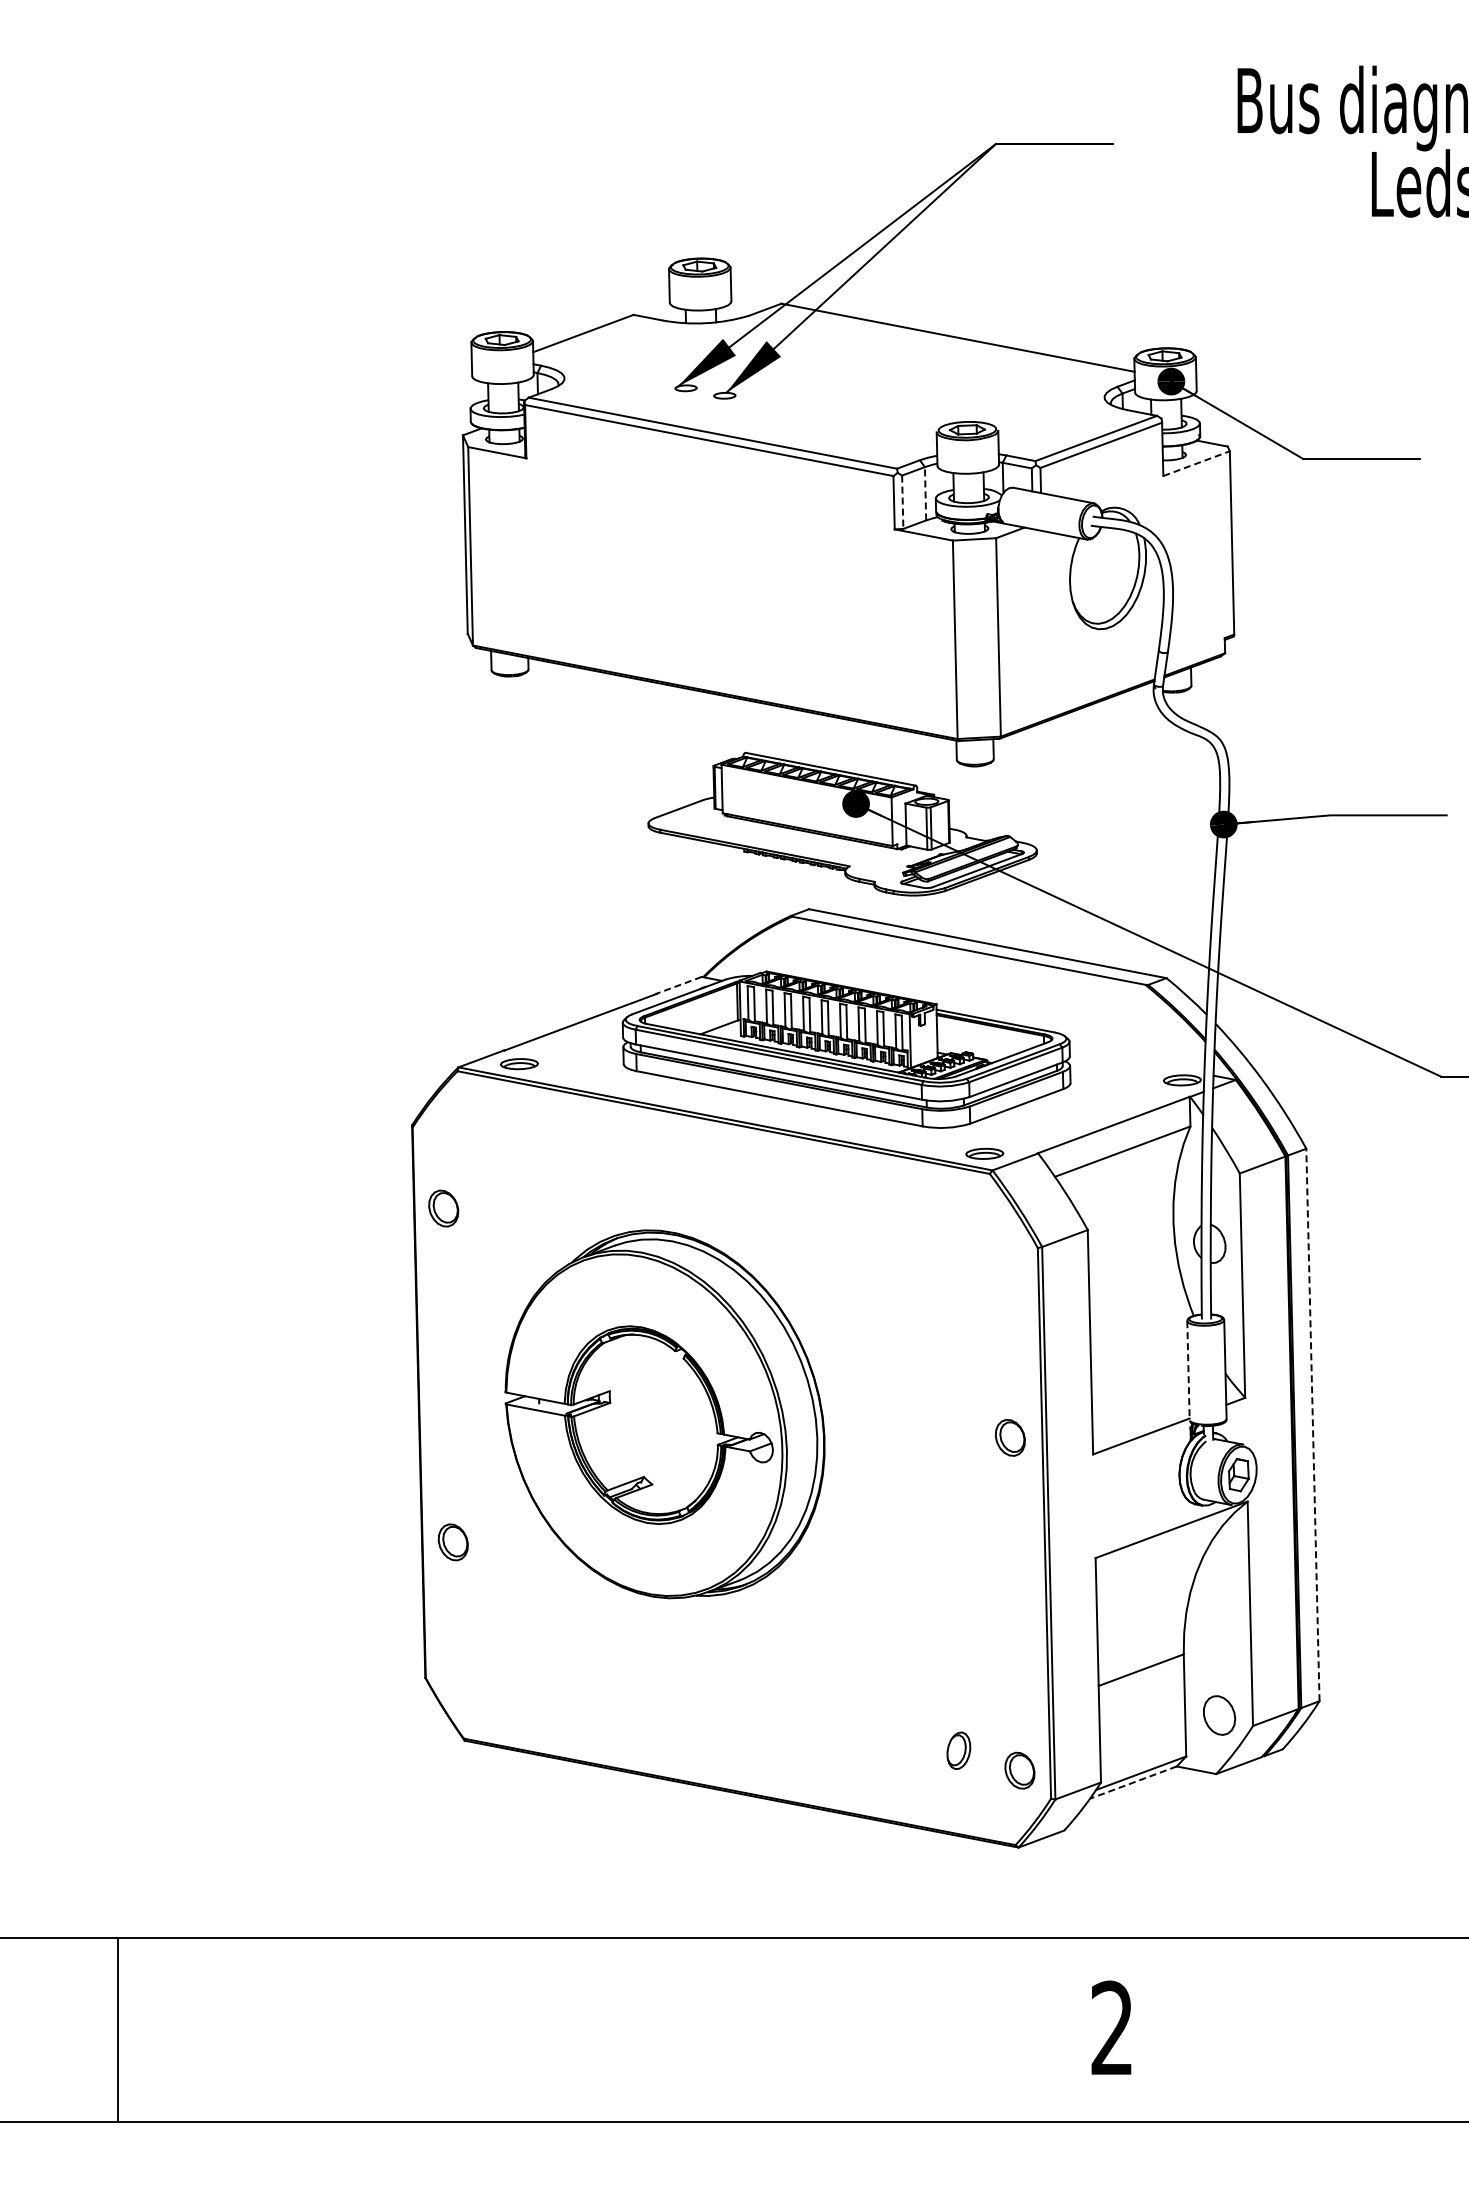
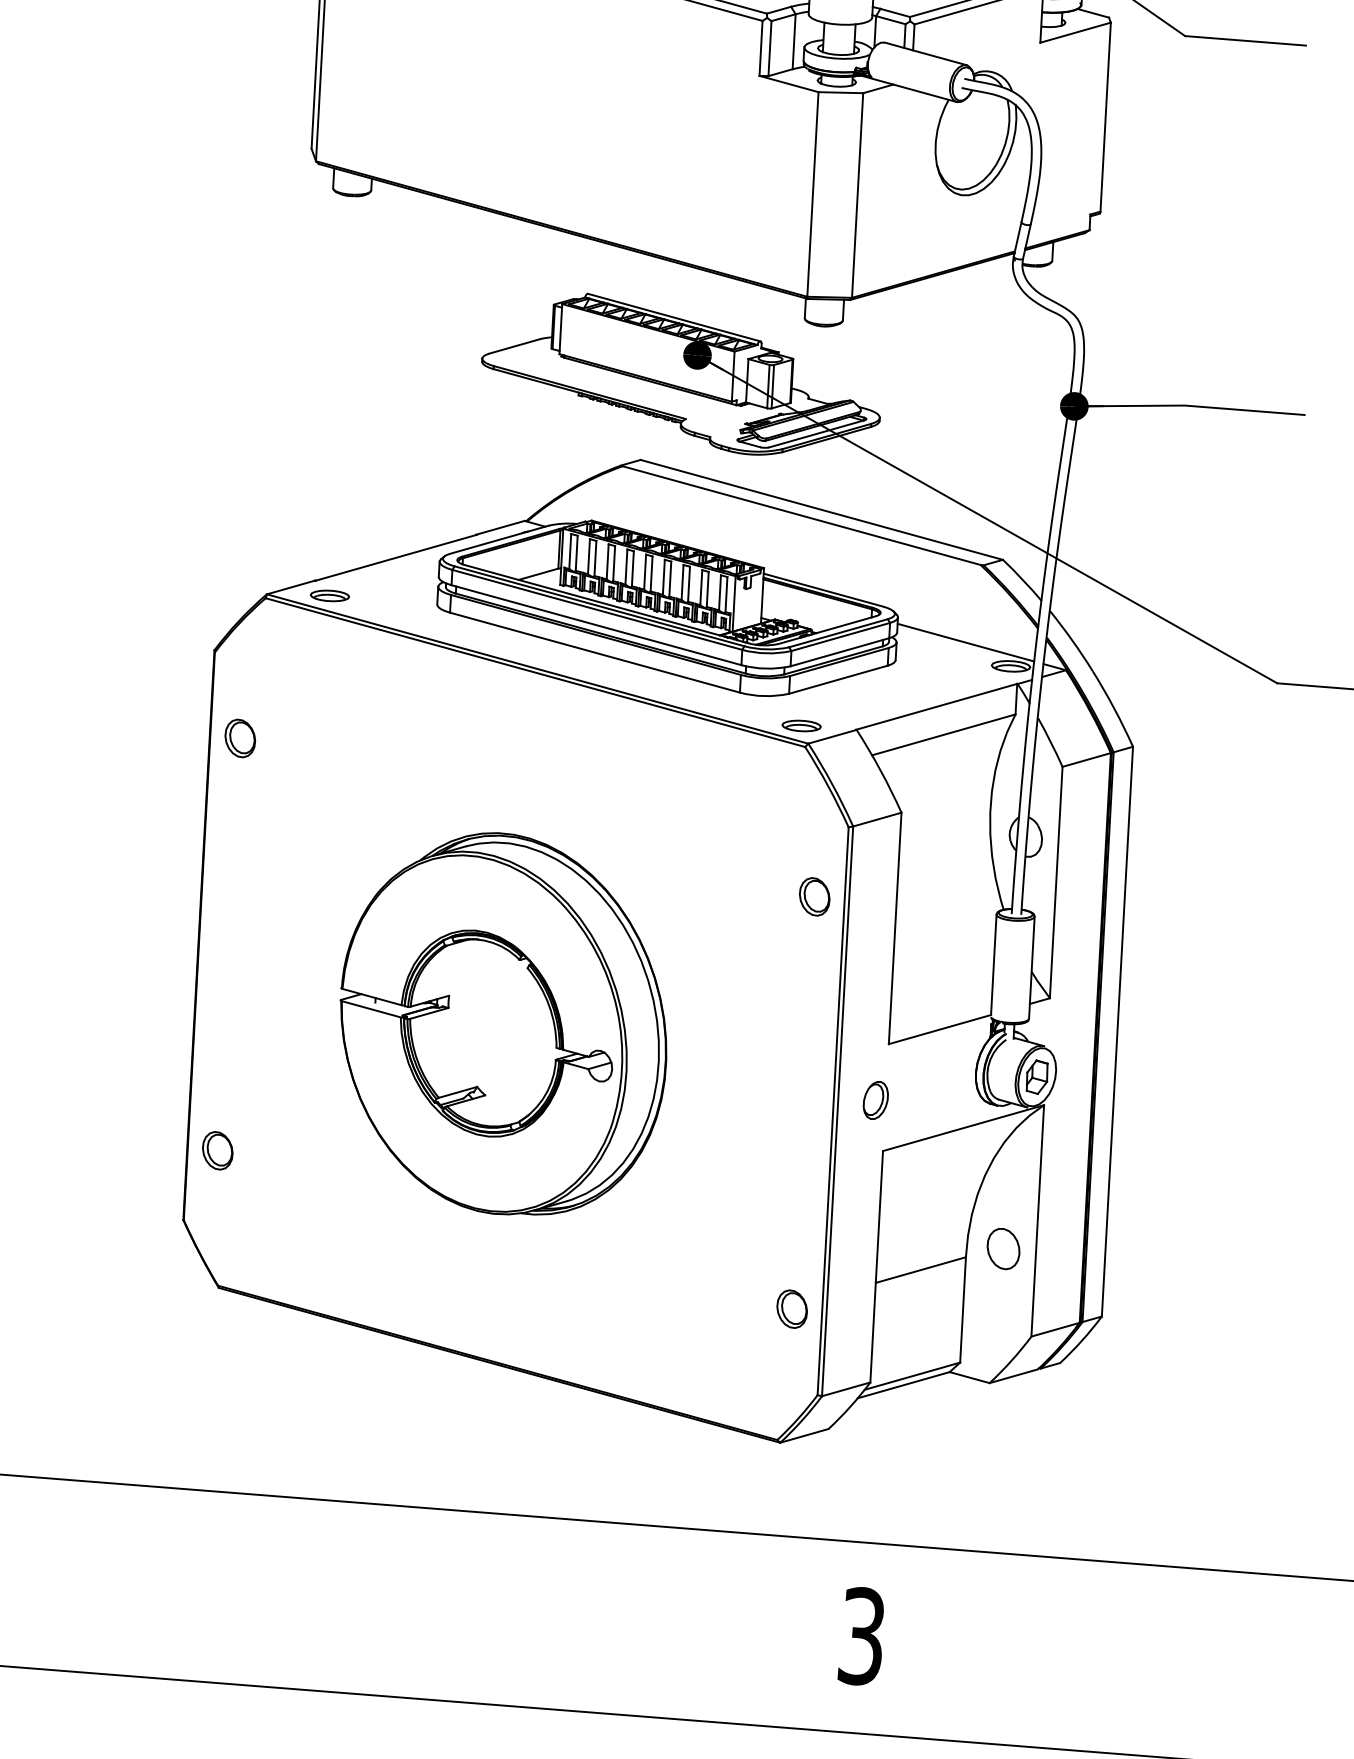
line: (1197, 463) -> (1076, 32), dashed -> solid
line: (925, 493) -> (794, 41), dashed -> solid
line: (902, 502) -> (769, 48), dashed -> solid
line: (678, 985) -> (500, 527), dashed -> solid
line: (1136, 1060) -> (965, 642), added
line: (1188, 1369) -> (993, 964), dashed -> solid
part: (664, 1414) -> (503, 1024), moved
line: (1312, 1424) -> (1117, 1031), dashed -> solid
part: (1010, 1437) -> (814, 896), moved
part: (452, 1542) -> (216, 1150), moved
part: (1219, 1715) -> (1003, 1248), moved
part: (958, 1750) -> (875, 1100), moved
part: (1019, 1770) -> (791, 1308), moved
line: (1132, 1782) -> (902, 1385), dashed -> solid
text: (1111, 2028) -> (861, 1636), 2 -> 3

